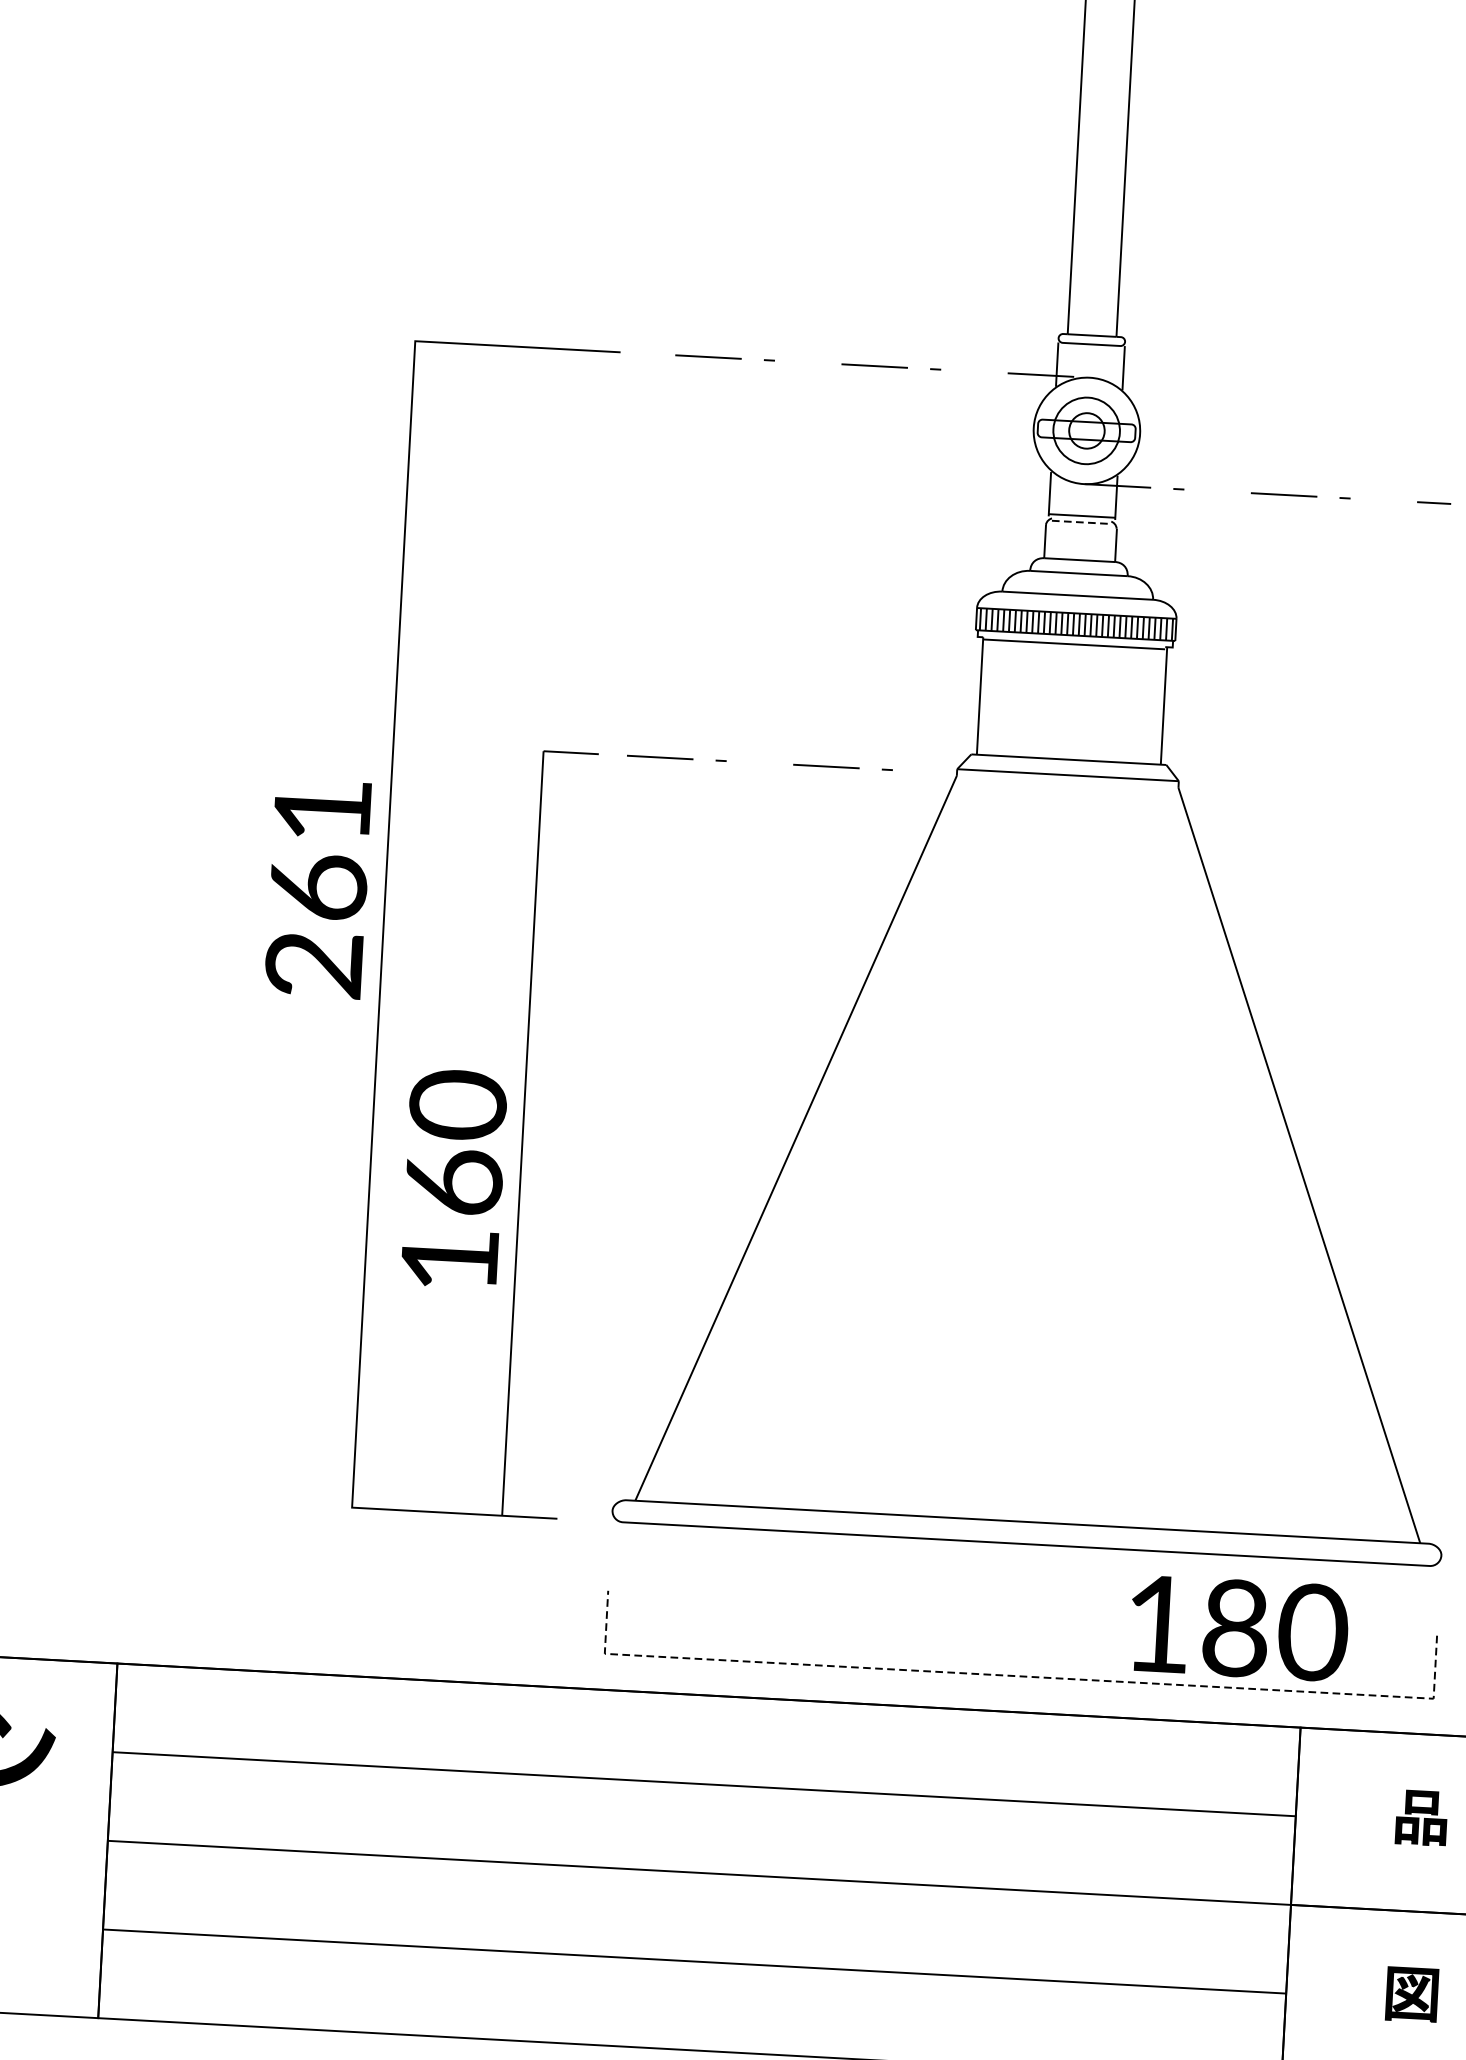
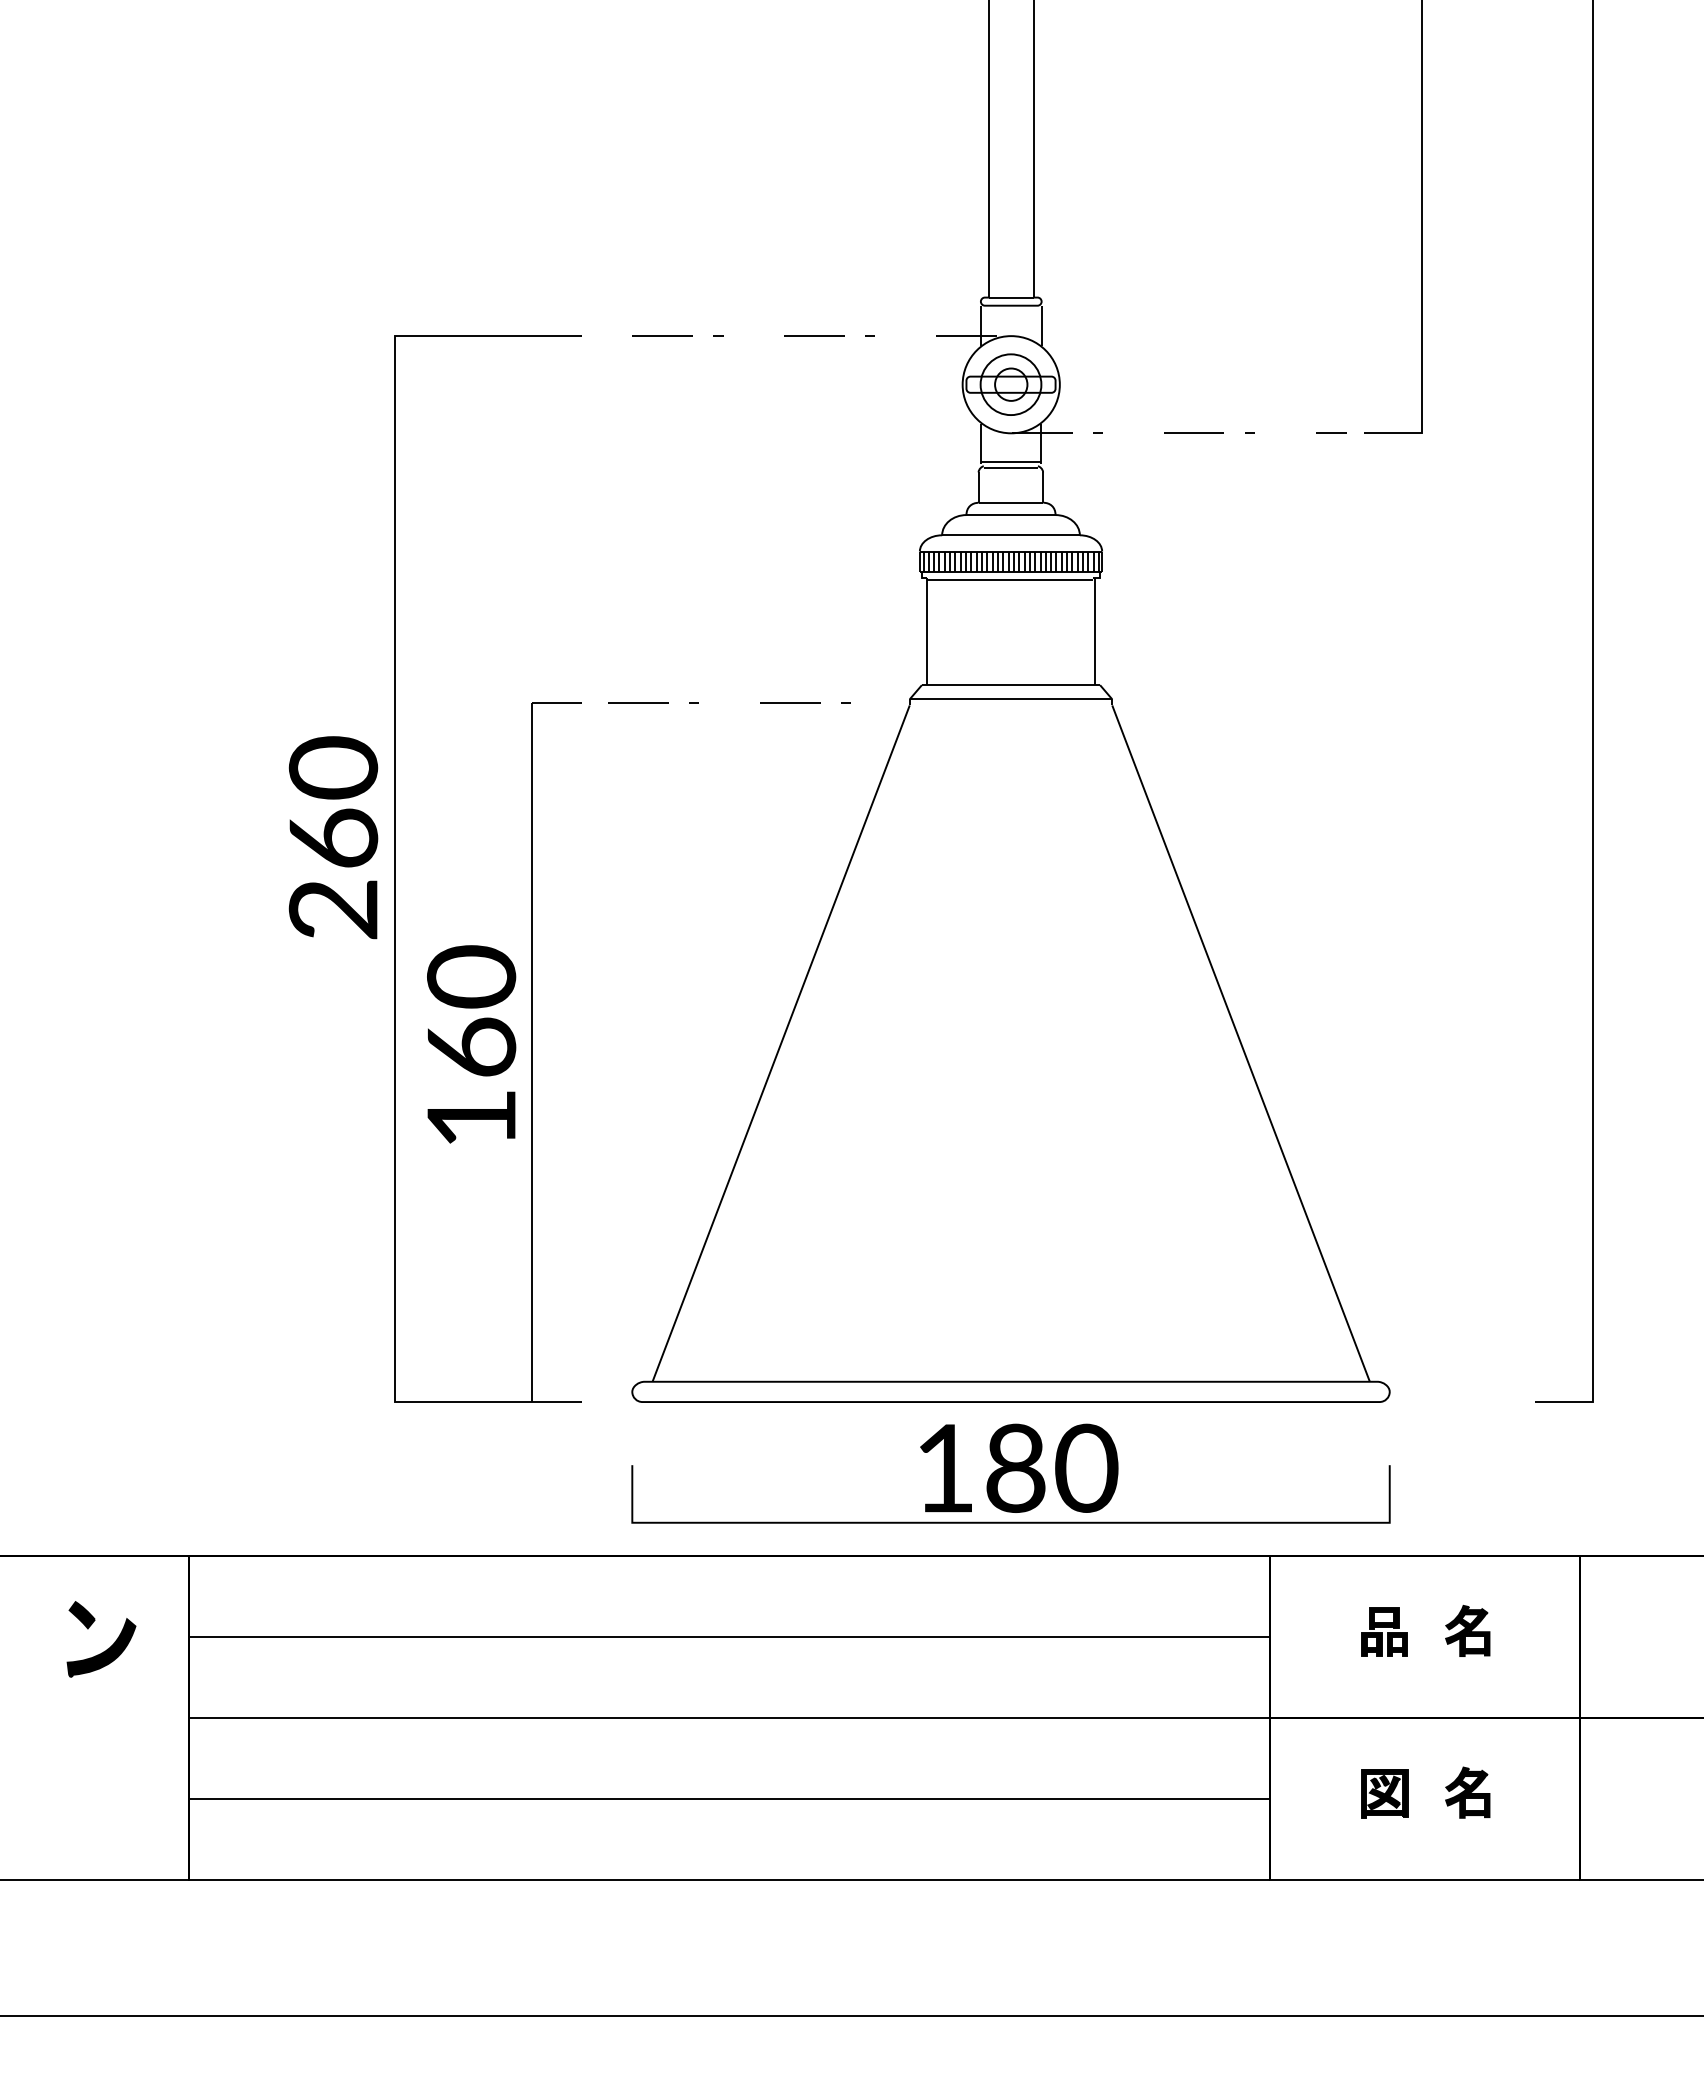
line: (1082, 522) -> (1011, 468), dashed -> solid
text: (322, 809) -> (333, 767), 261 -> 260
text: (454, 1178) -> (471, 1044), moved
text: (1239, 1627) -> (1019, 1467), moved
line: (1019, 1676) -> (1011, 1522), dashed -> solid

